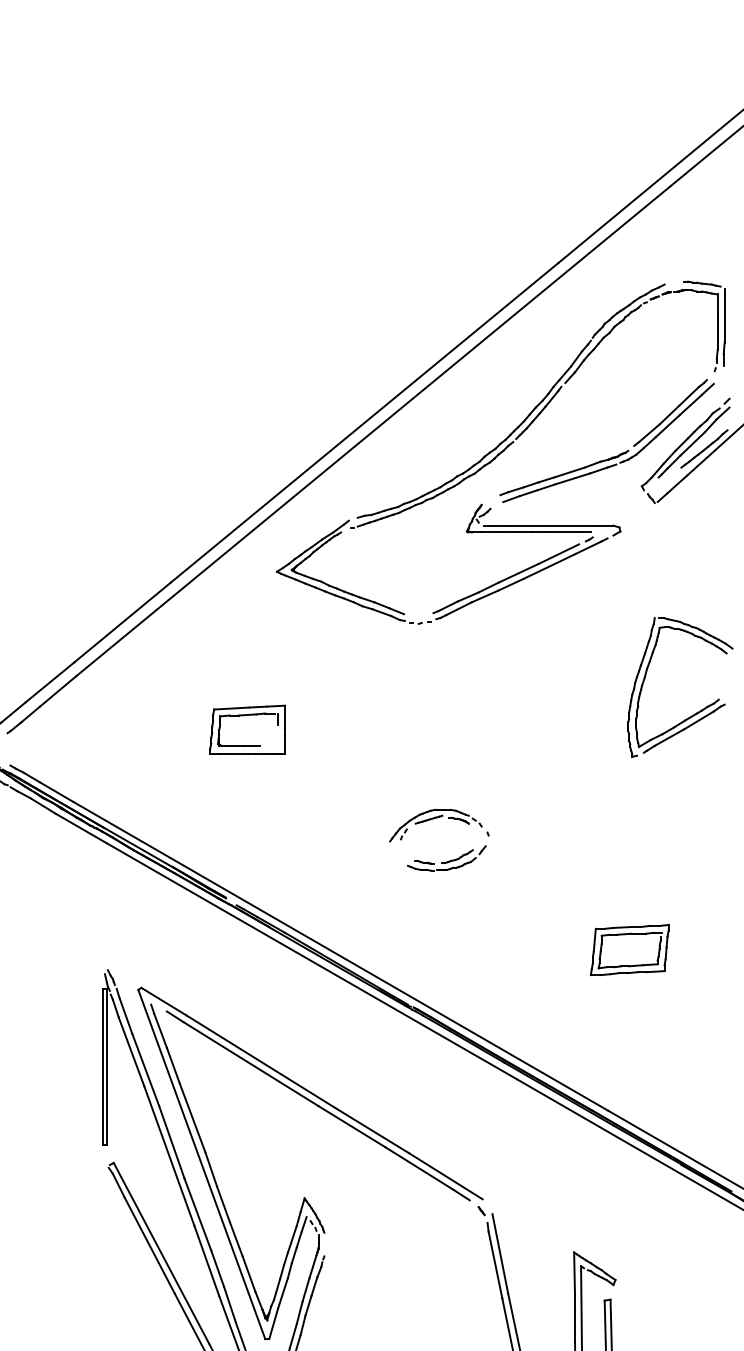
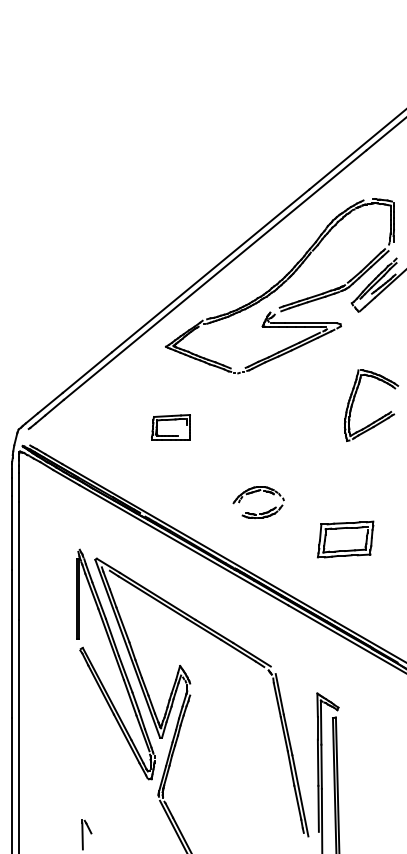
part: (246, 730) -> (170, 427), moved
part: (434, 820) -> (256, 492), moved
part: (629, 950) -> (345, 539), size x1.4

